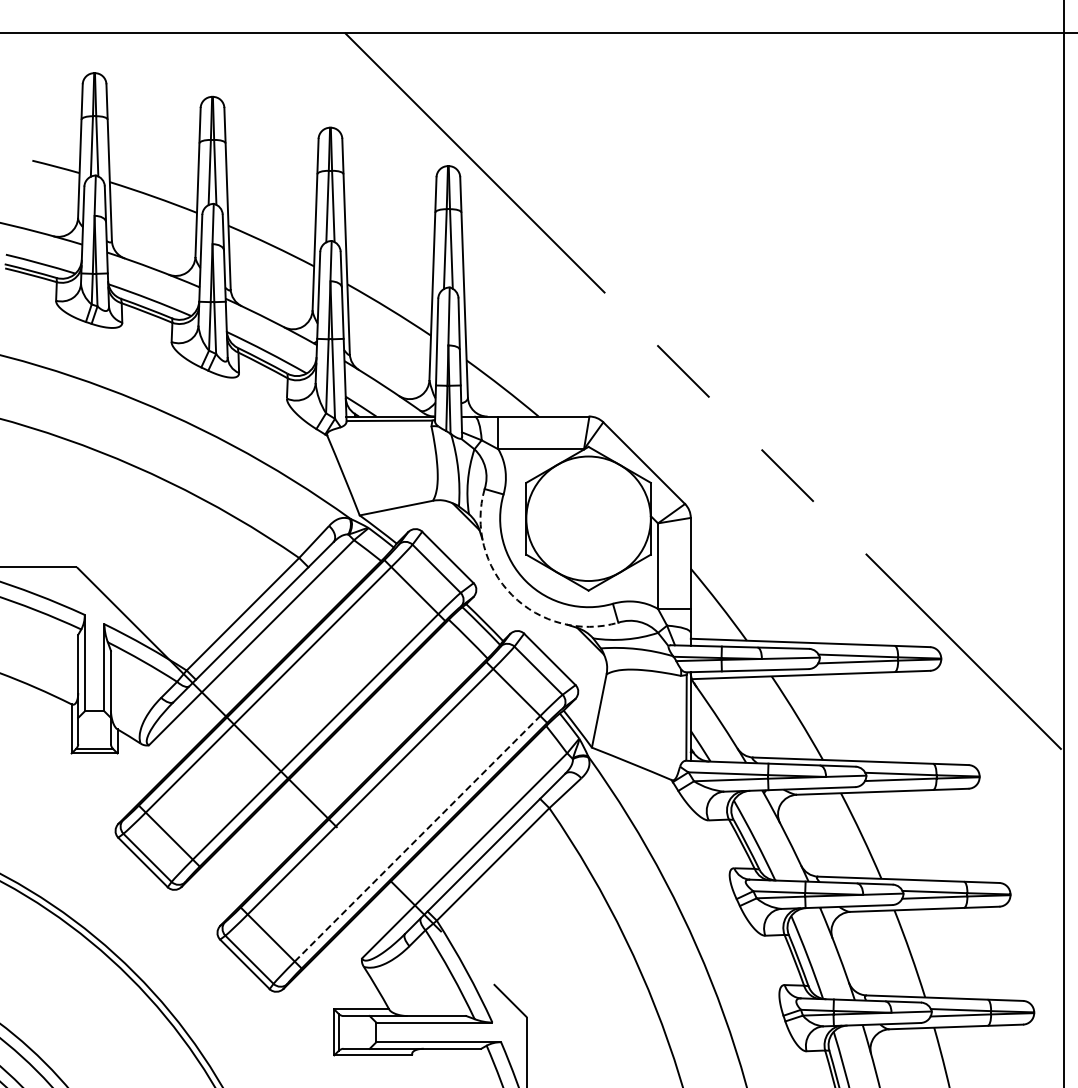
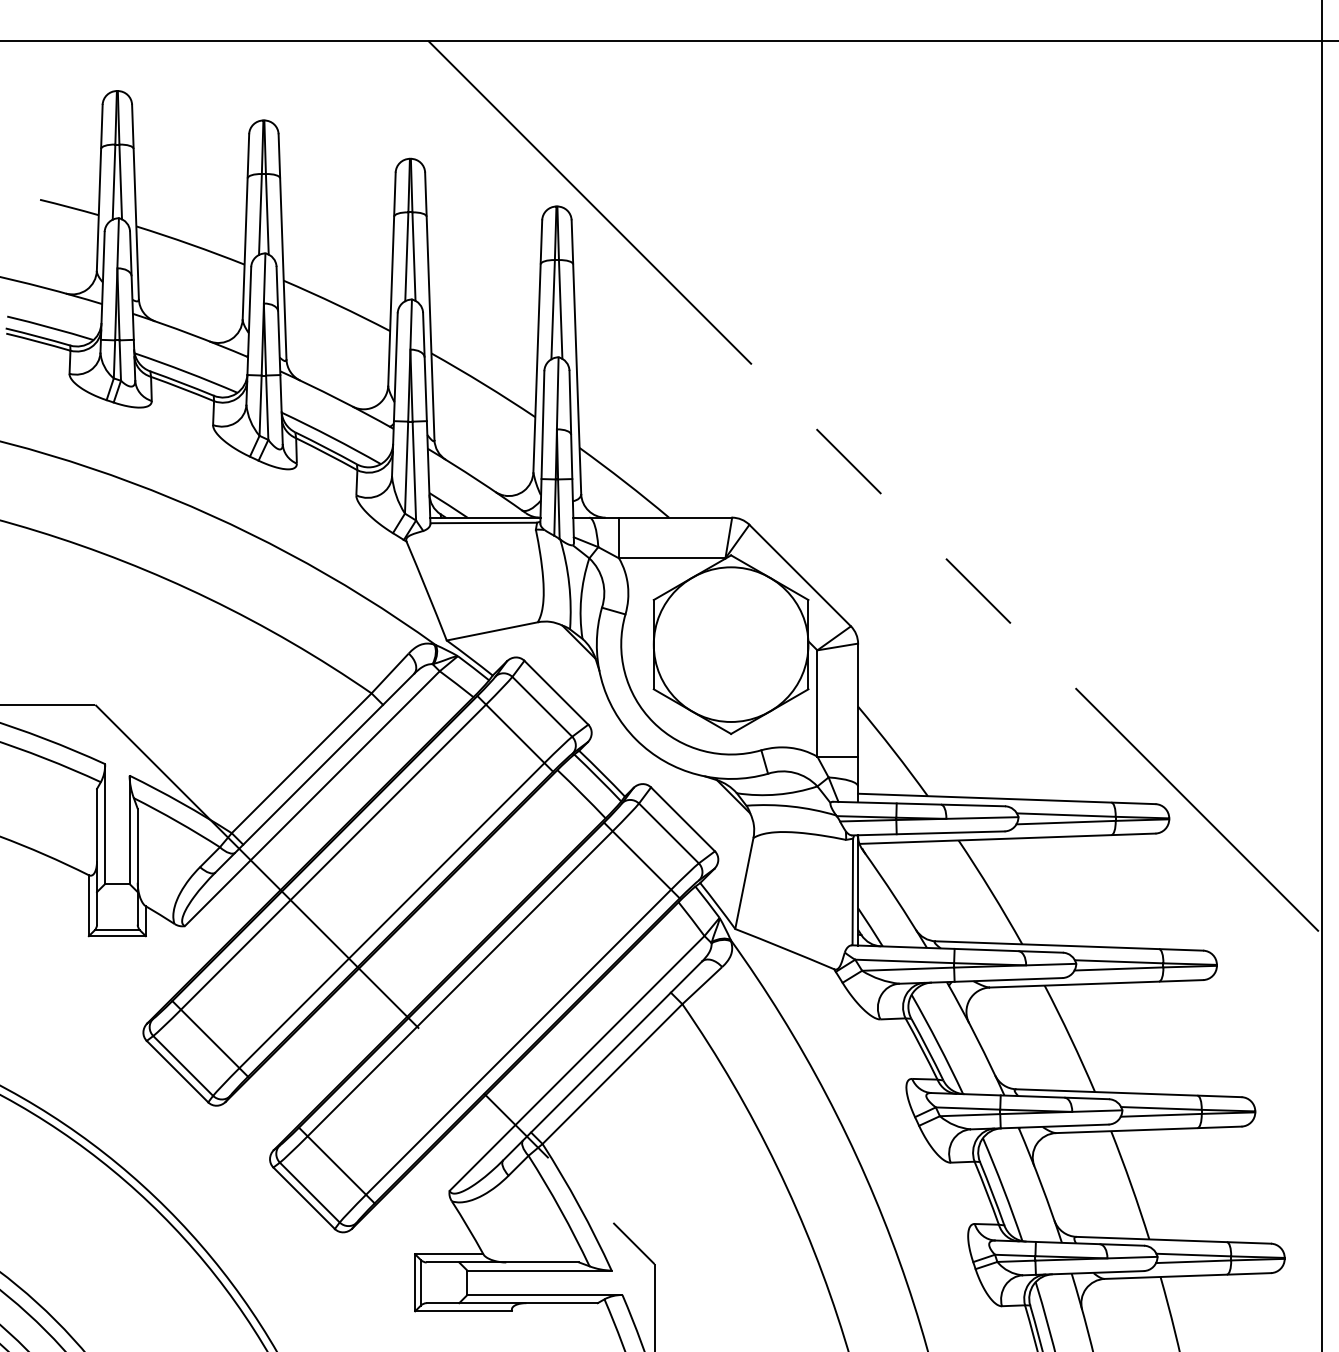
arc: (512, 595) -> (636, 739), dashed -> solid
line: (417, 838) -> (518, 1041), dashed -> solid

